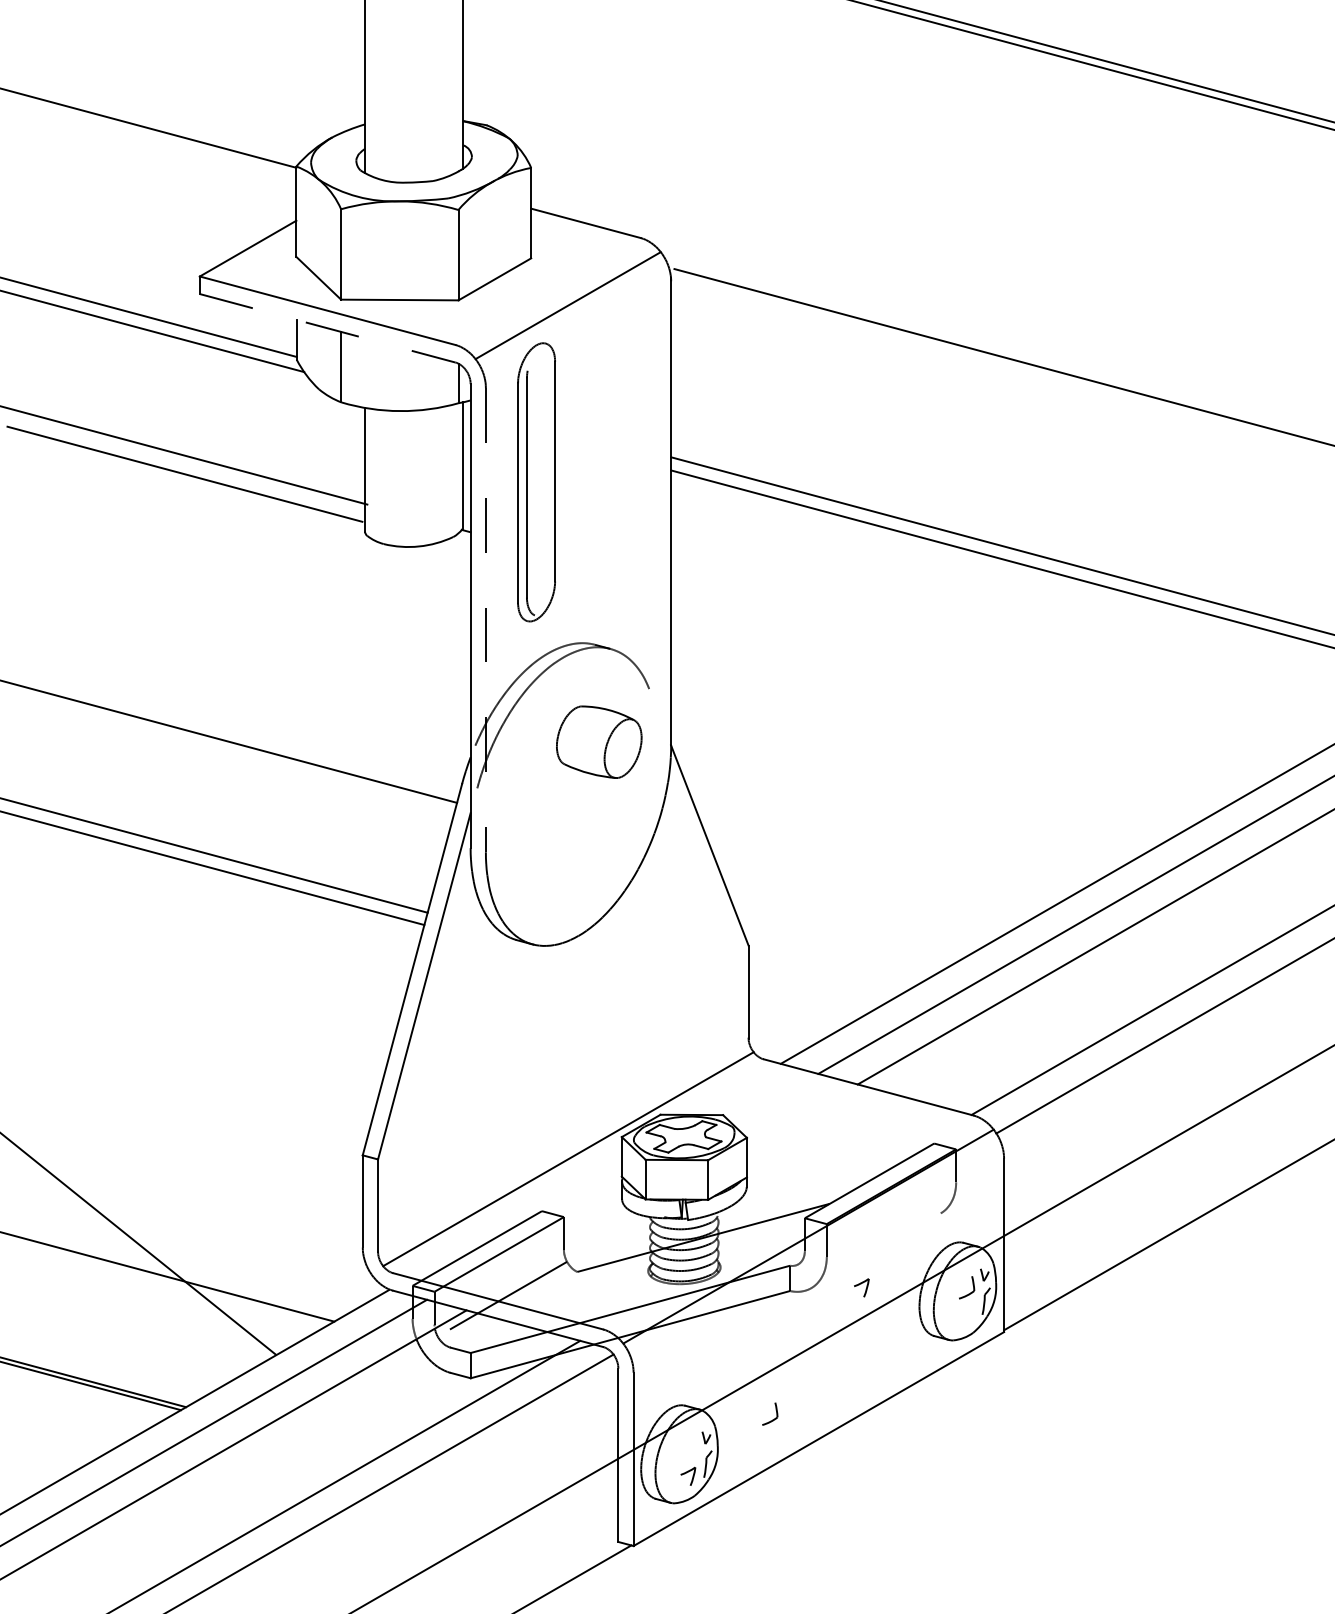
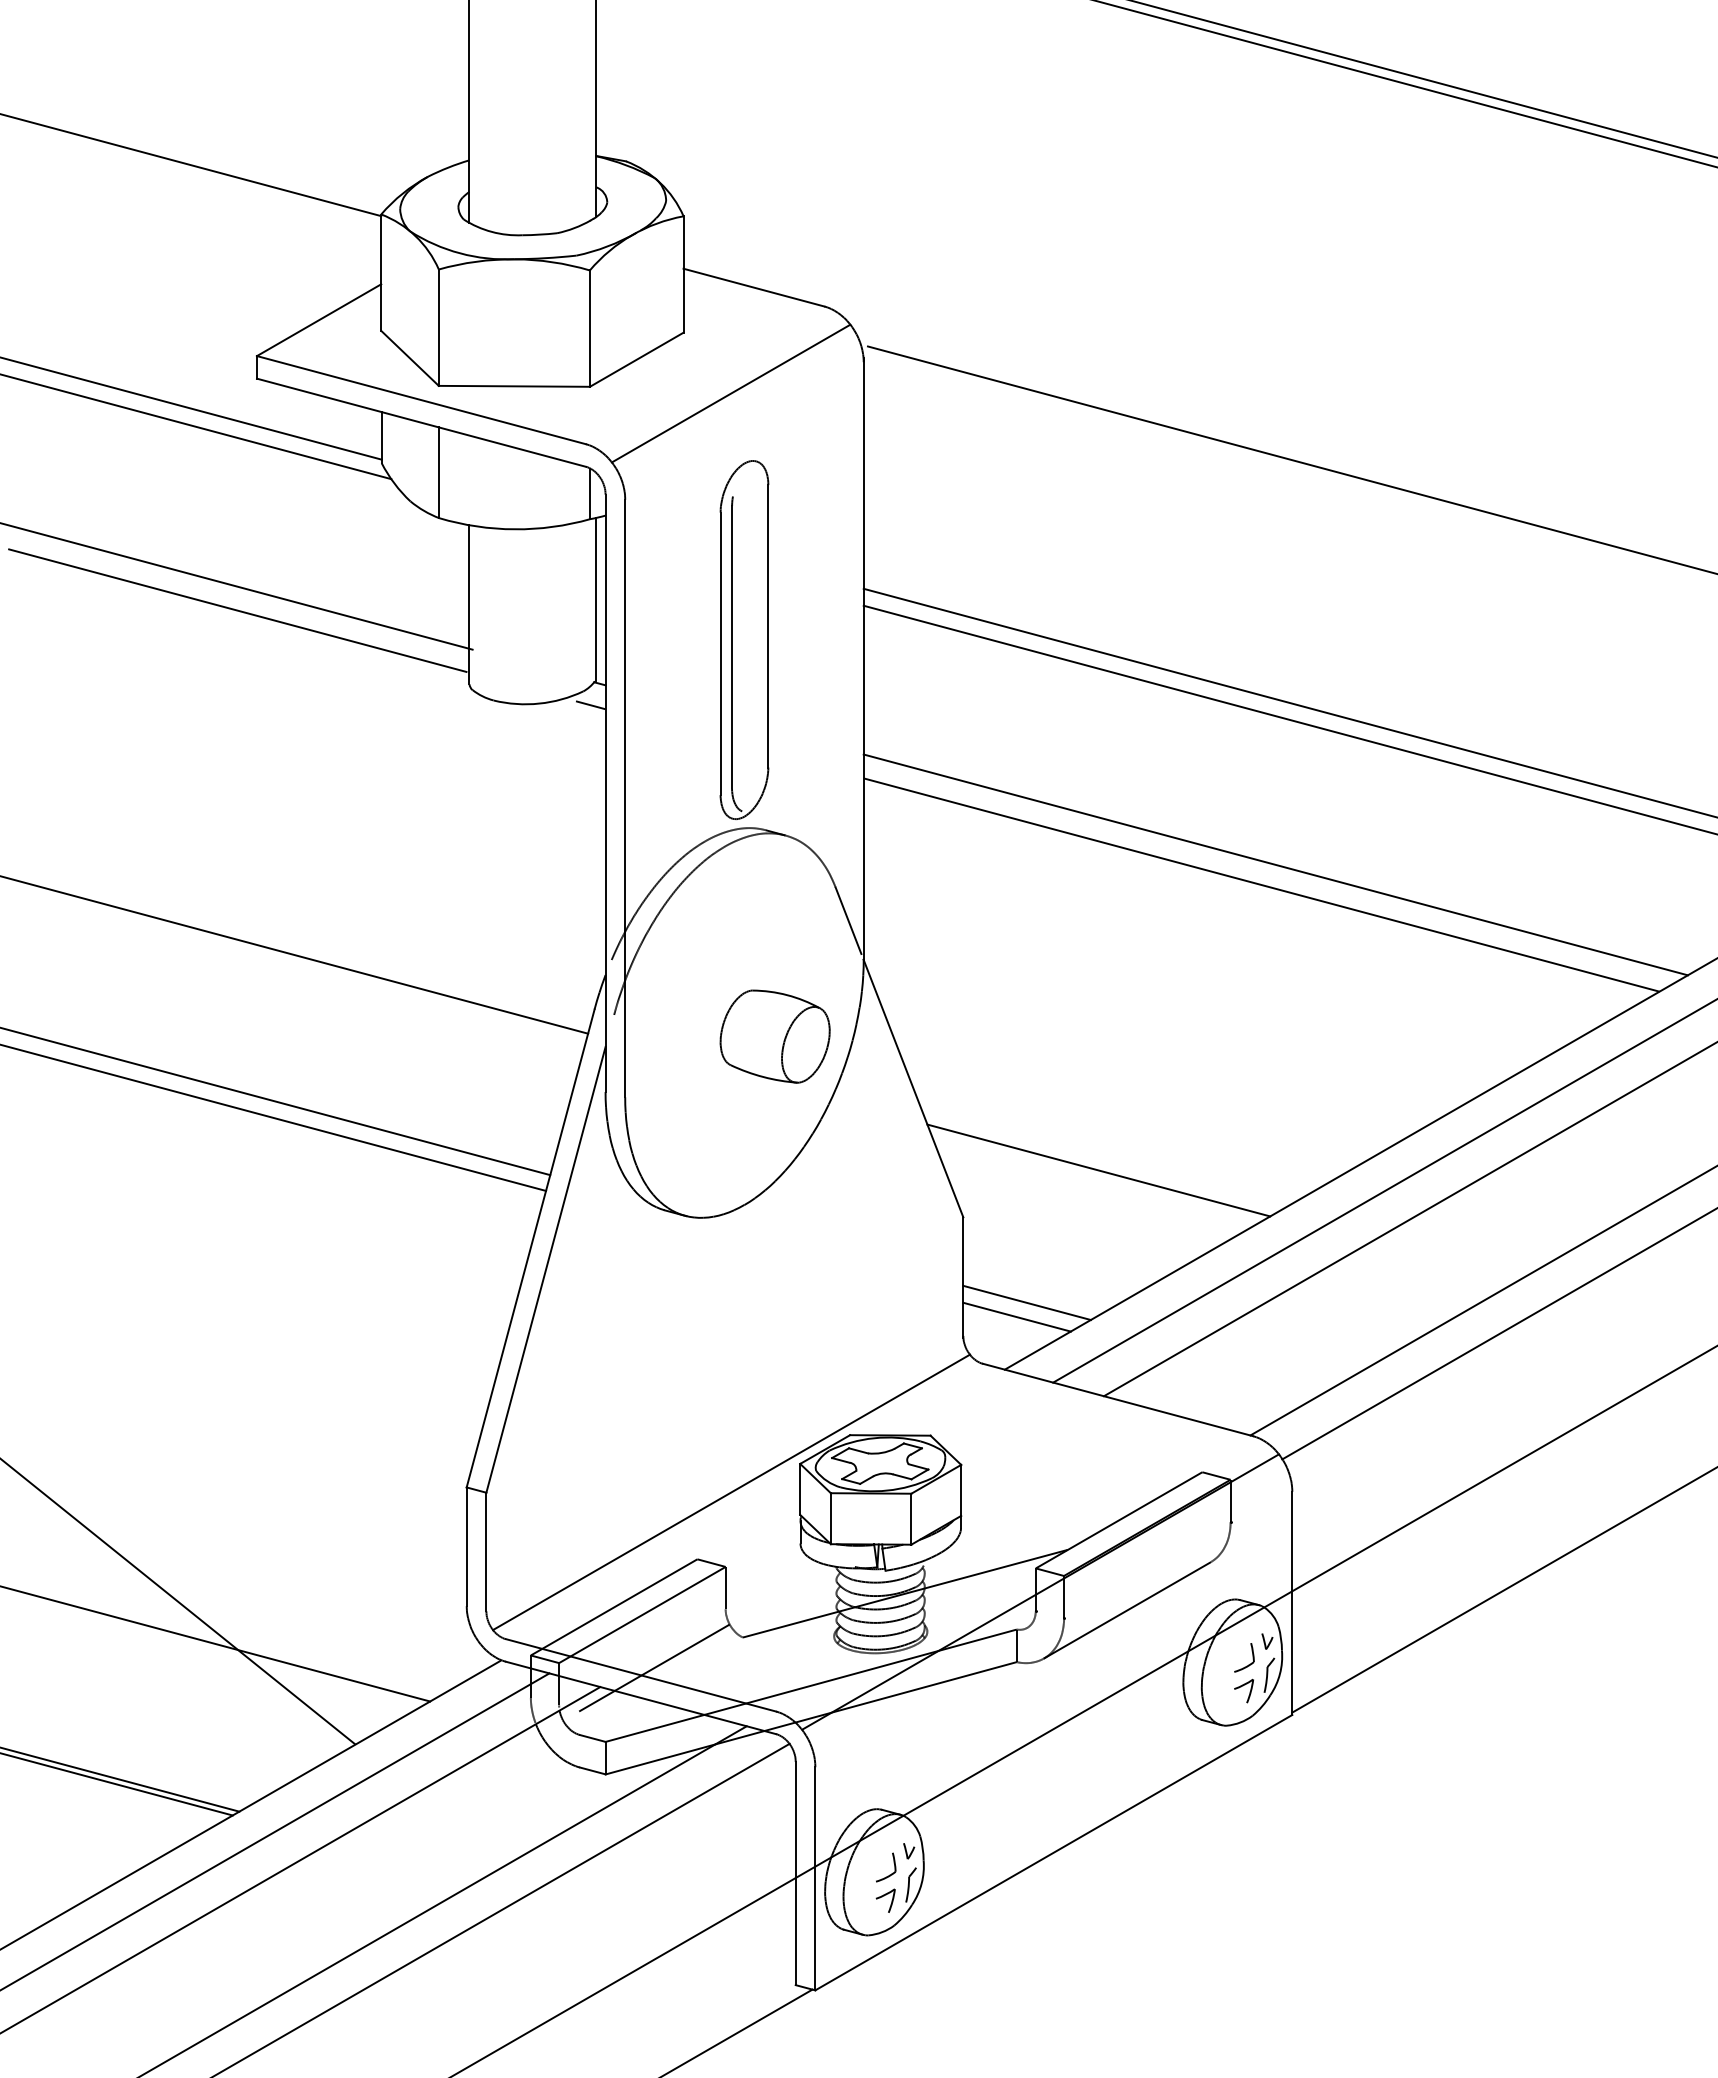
line: (327, 328) -> (421, 422), dashed -> solid
part: (536, 481) -> (744, 639), moved
line: (458, 547) -> (590, 705), added
line: (486, 620) -> (625, 798), dashed -> solid
line: (991, 671) -> (1275, 864), added
line: (980, 686) -> (1261, 884), added
line: (659, 714) -> (848, 920), added
part: (598, 742) -> (774, 1036), moved
line: (853, 909) -> (1098, 1170), added
line: (797, 1011) -> (1026, 1302), added
line: (789, 1022) -> (1016, 1316), added
line: (875, 1250) -> (1126, 1610), added
part: (861, 1287) -> (1243, 1690), moved
part: (772, 1419) -> (889, 1874), moved

